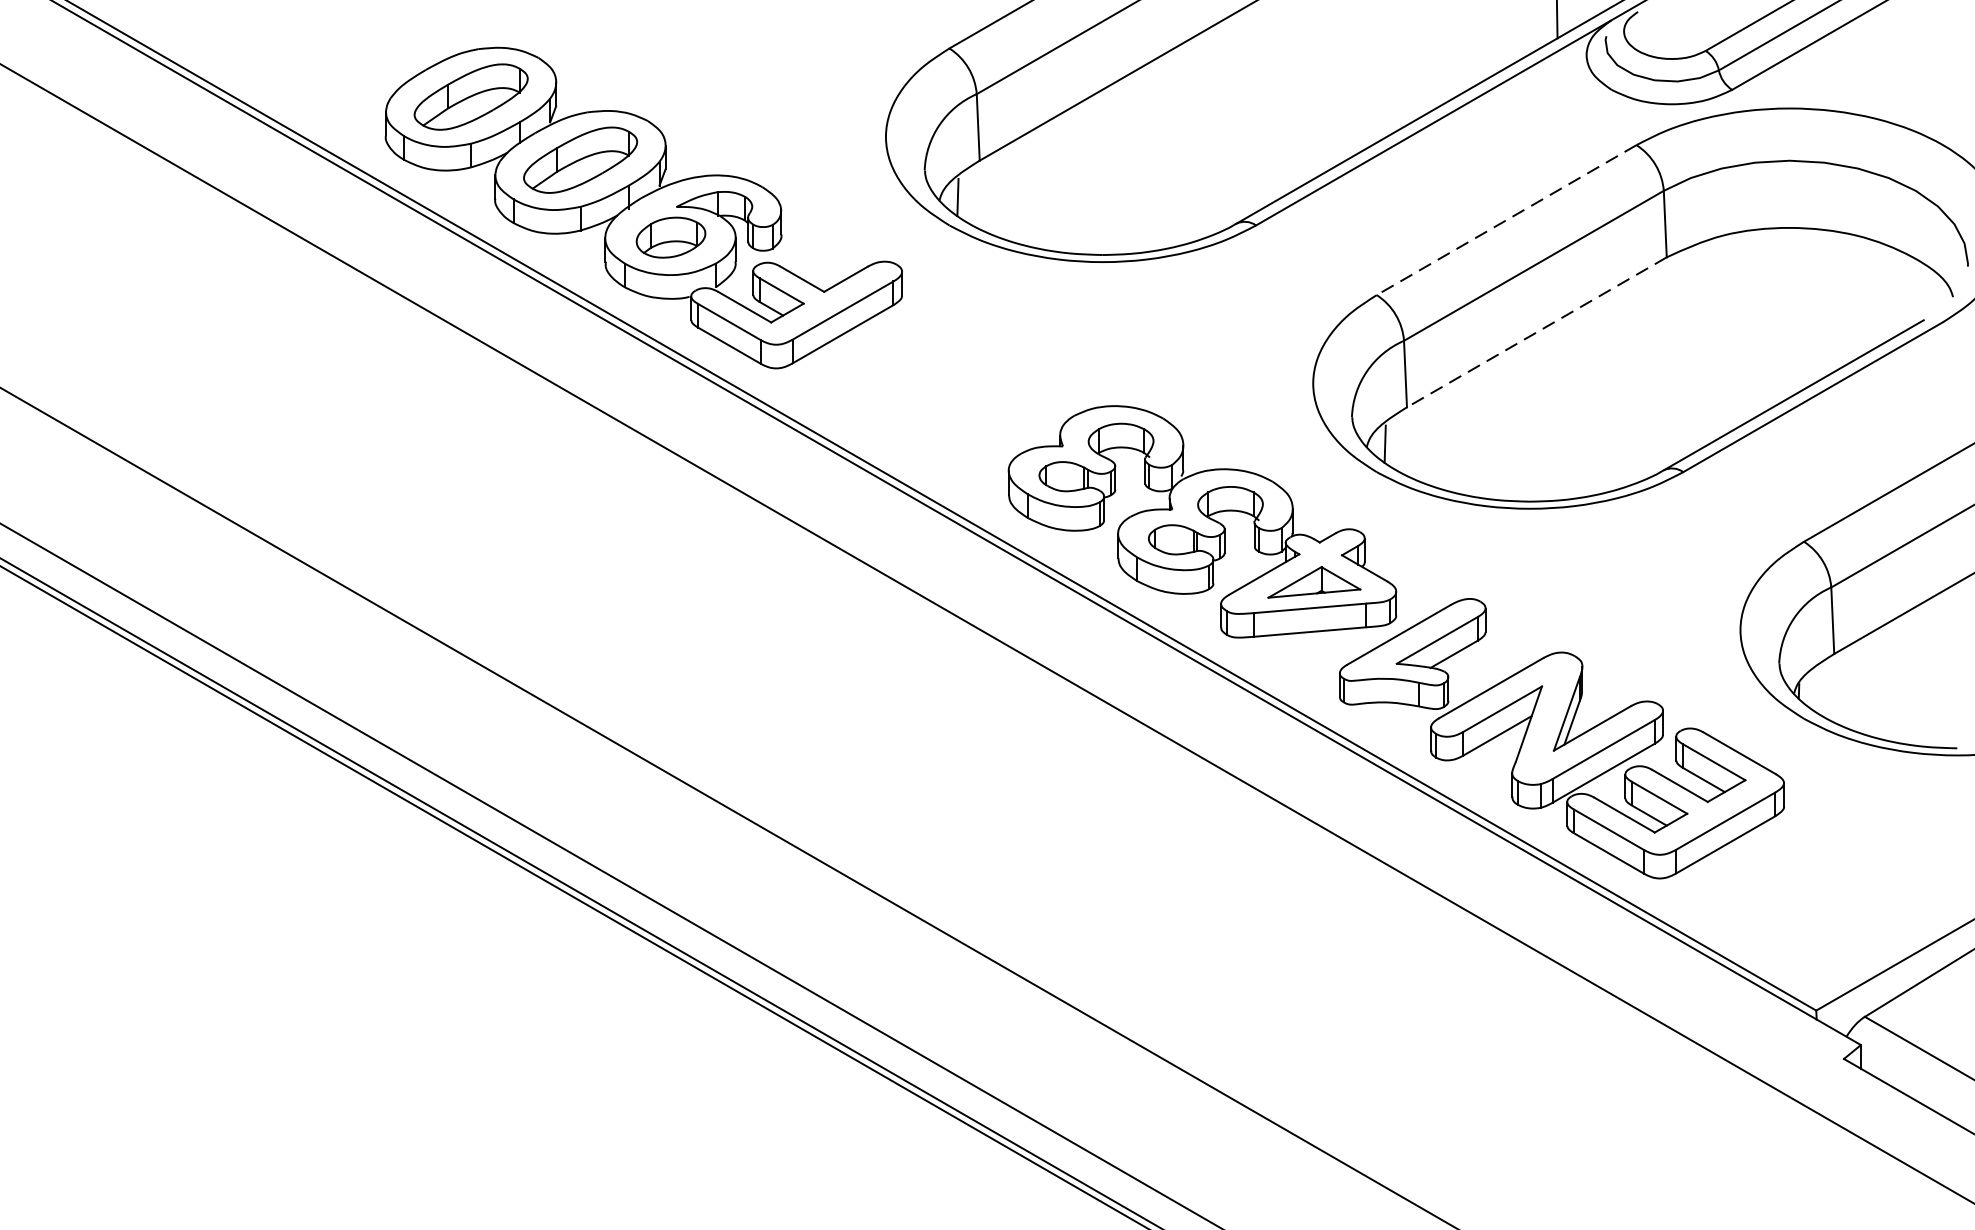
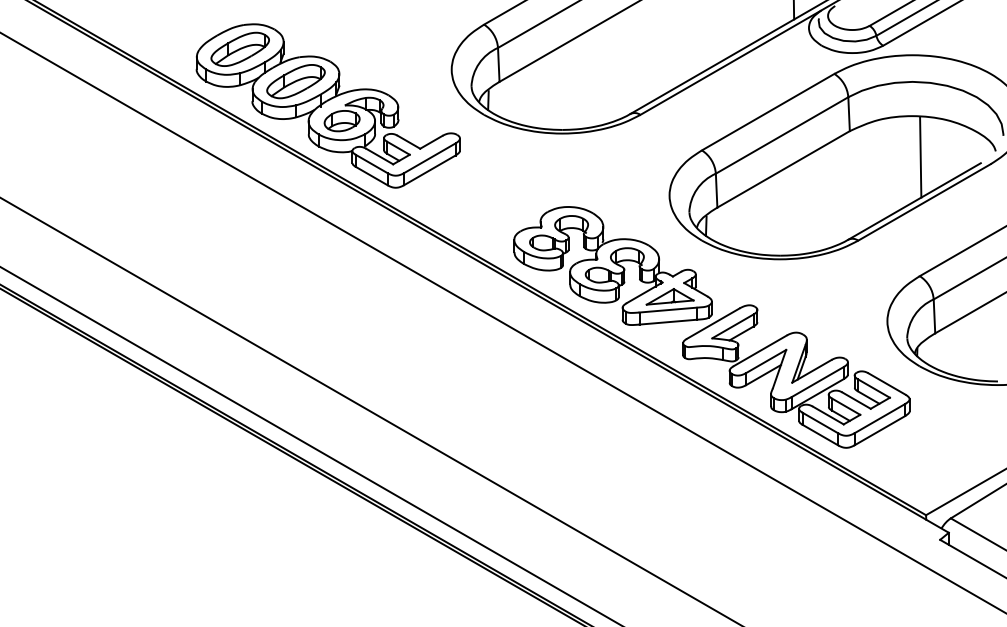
line: (1505, 220) -> (767, 112), dashed -> solid
line: (1805, 309) -> (920, 157), added
line: (1536, 332) -> (783, 169), dashed -> solid

